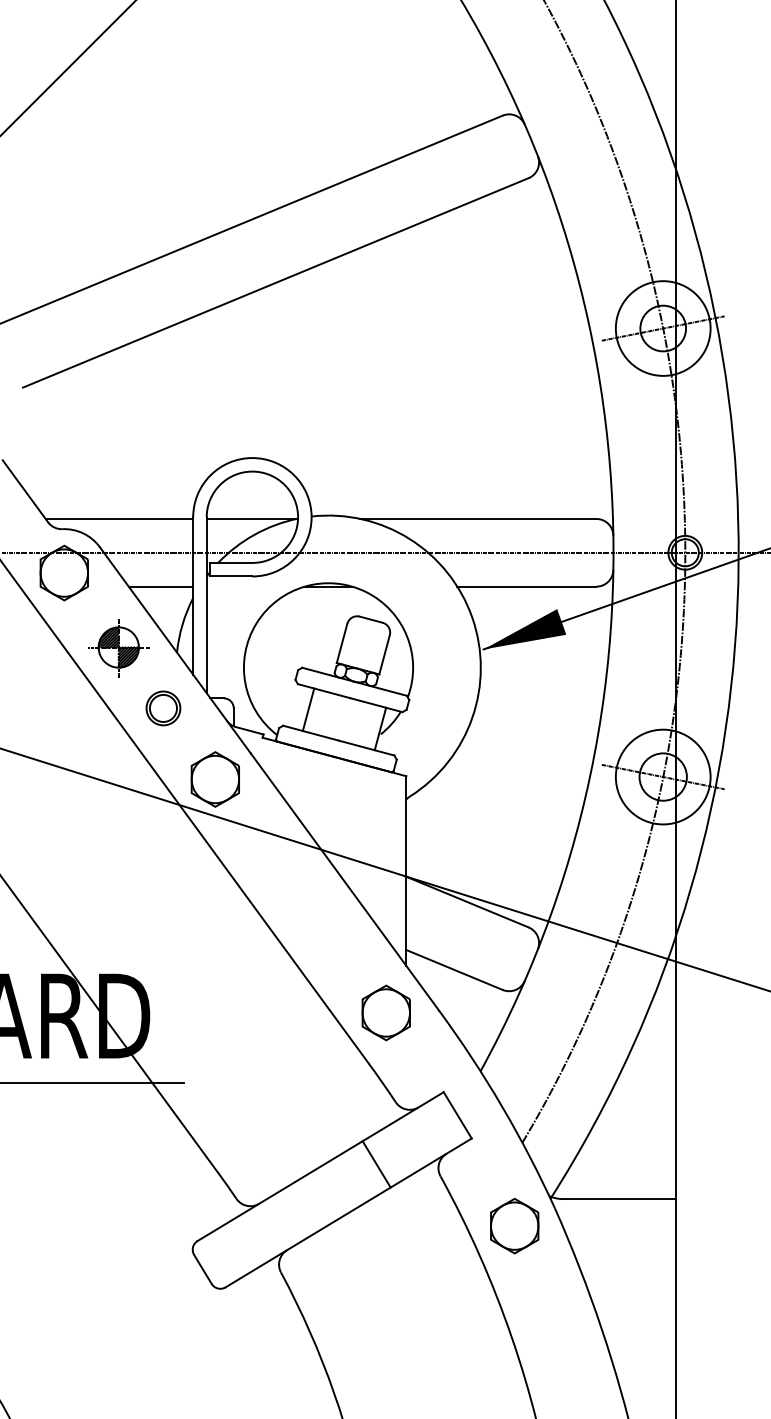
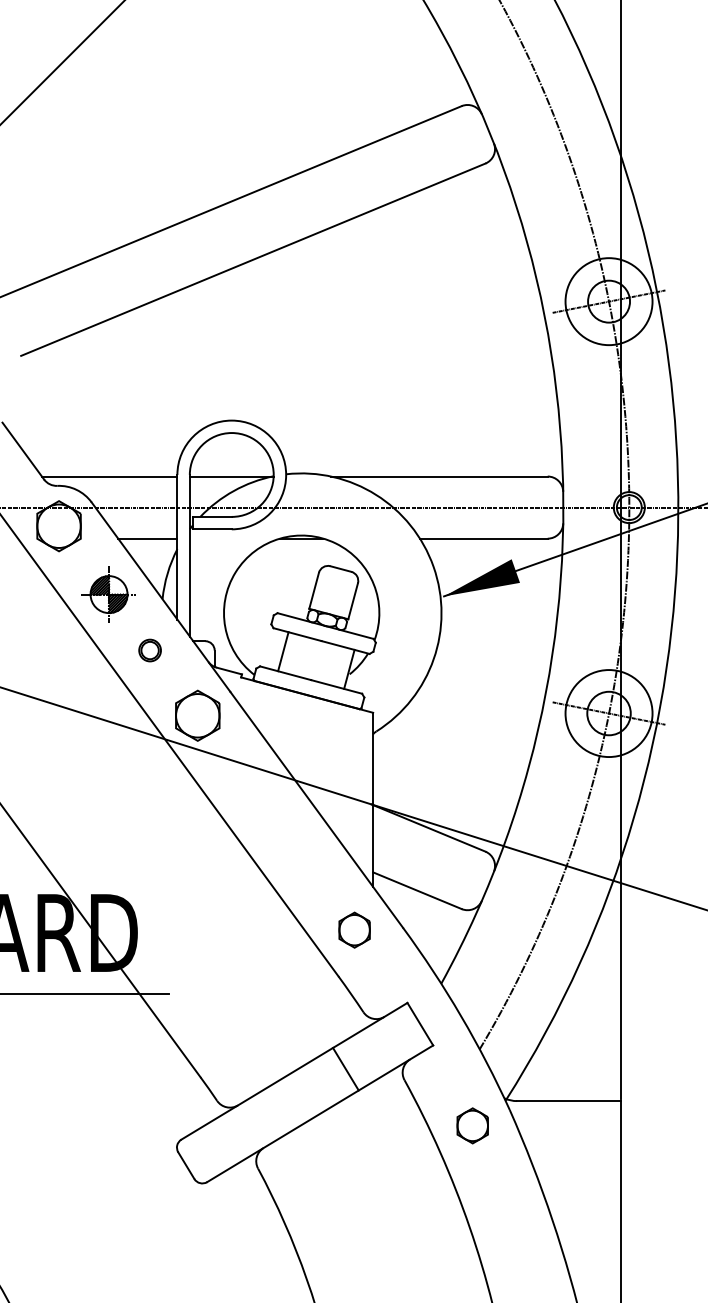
part: (163, 708) -> (150, 650), size x0.7
part: (385, 1012) -> (354, 929), size x0.7
part: (514, 1225) -> (472, 1125), size x0.7

